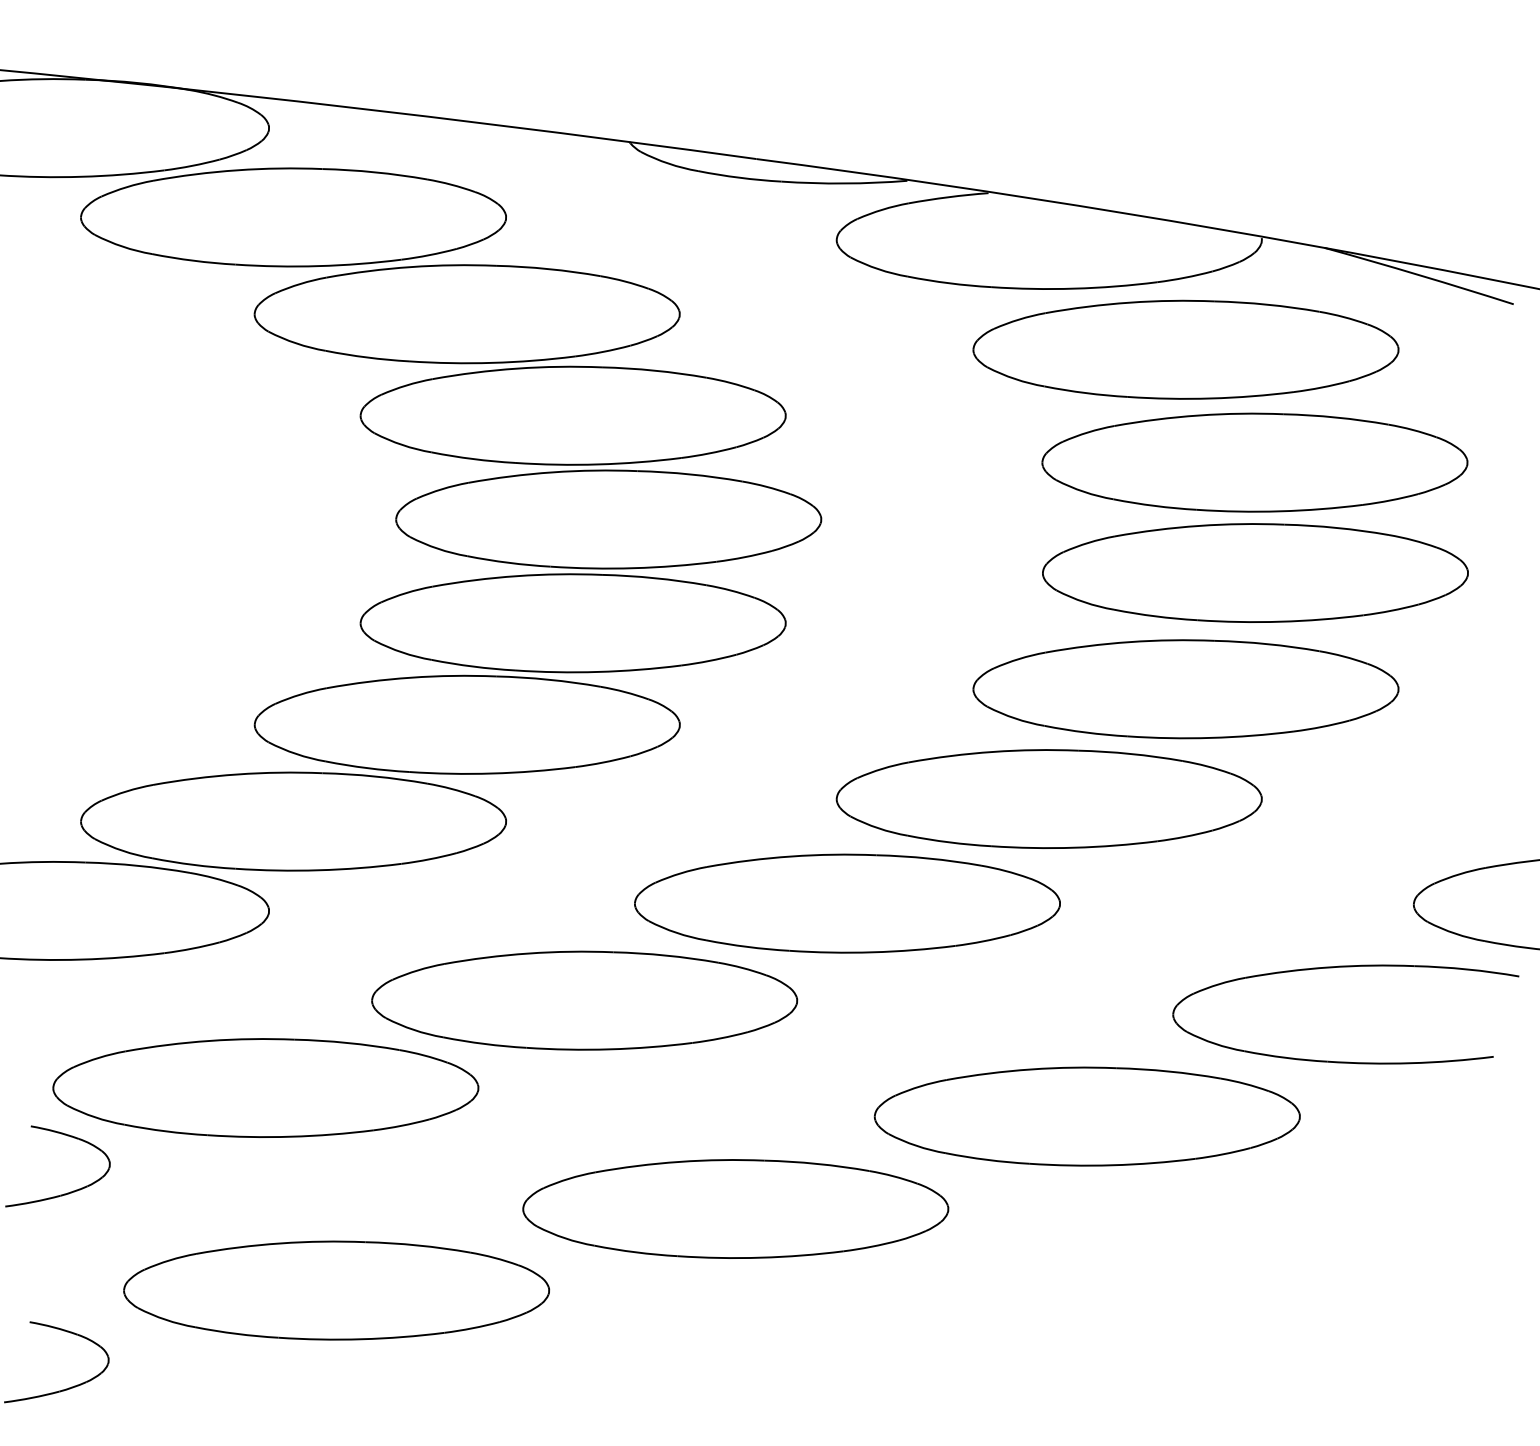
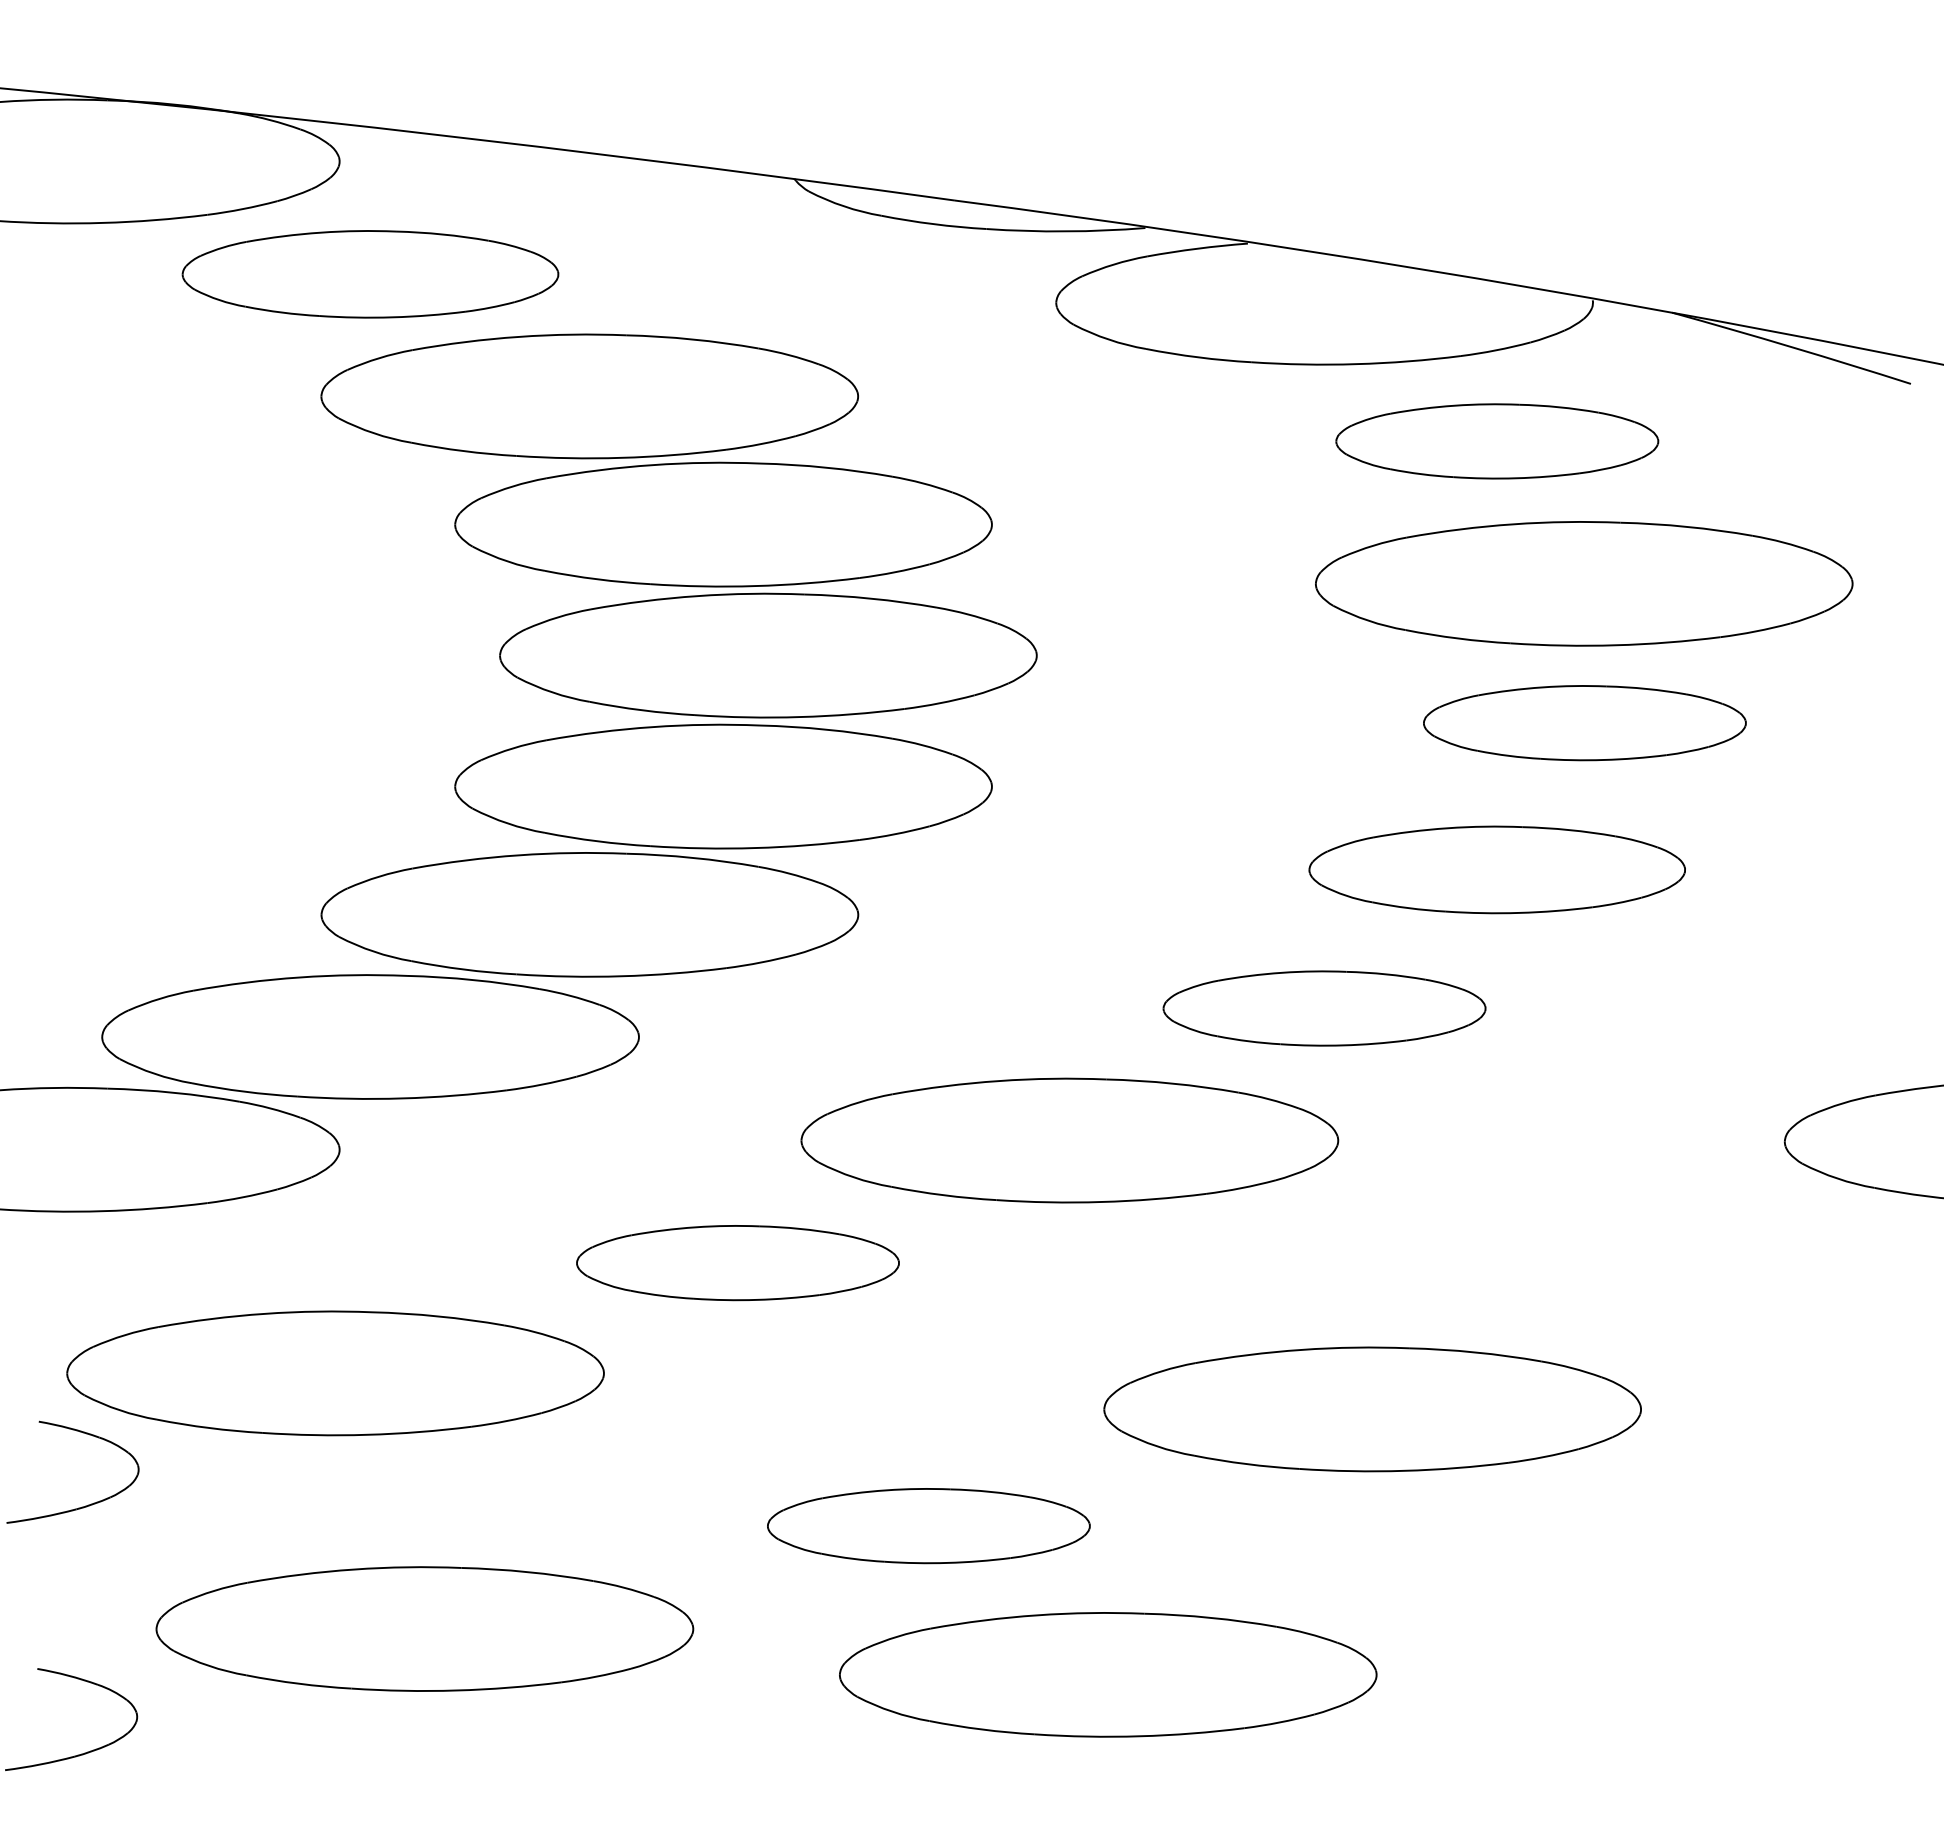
part: (293, 217) -> (370, 274), size x0.7
part: (1186, 349) -> (1497, 441), size x0.6
part: (1255, 572) -> (1584, 722), size x0.6
part: (1186, 688) -> (1497, 869), size x0.7
part: (1049, 799) -> (1324, 1008), size x0.6
part: (1339, 967) -> (1691, 1221), removed
part: (584, 1000) -> (737, 1262), size x0.6
part: (735, 1208) -> (928, 1525), size x0.6
part: (878, 1326) -> (1108, 1674), added

